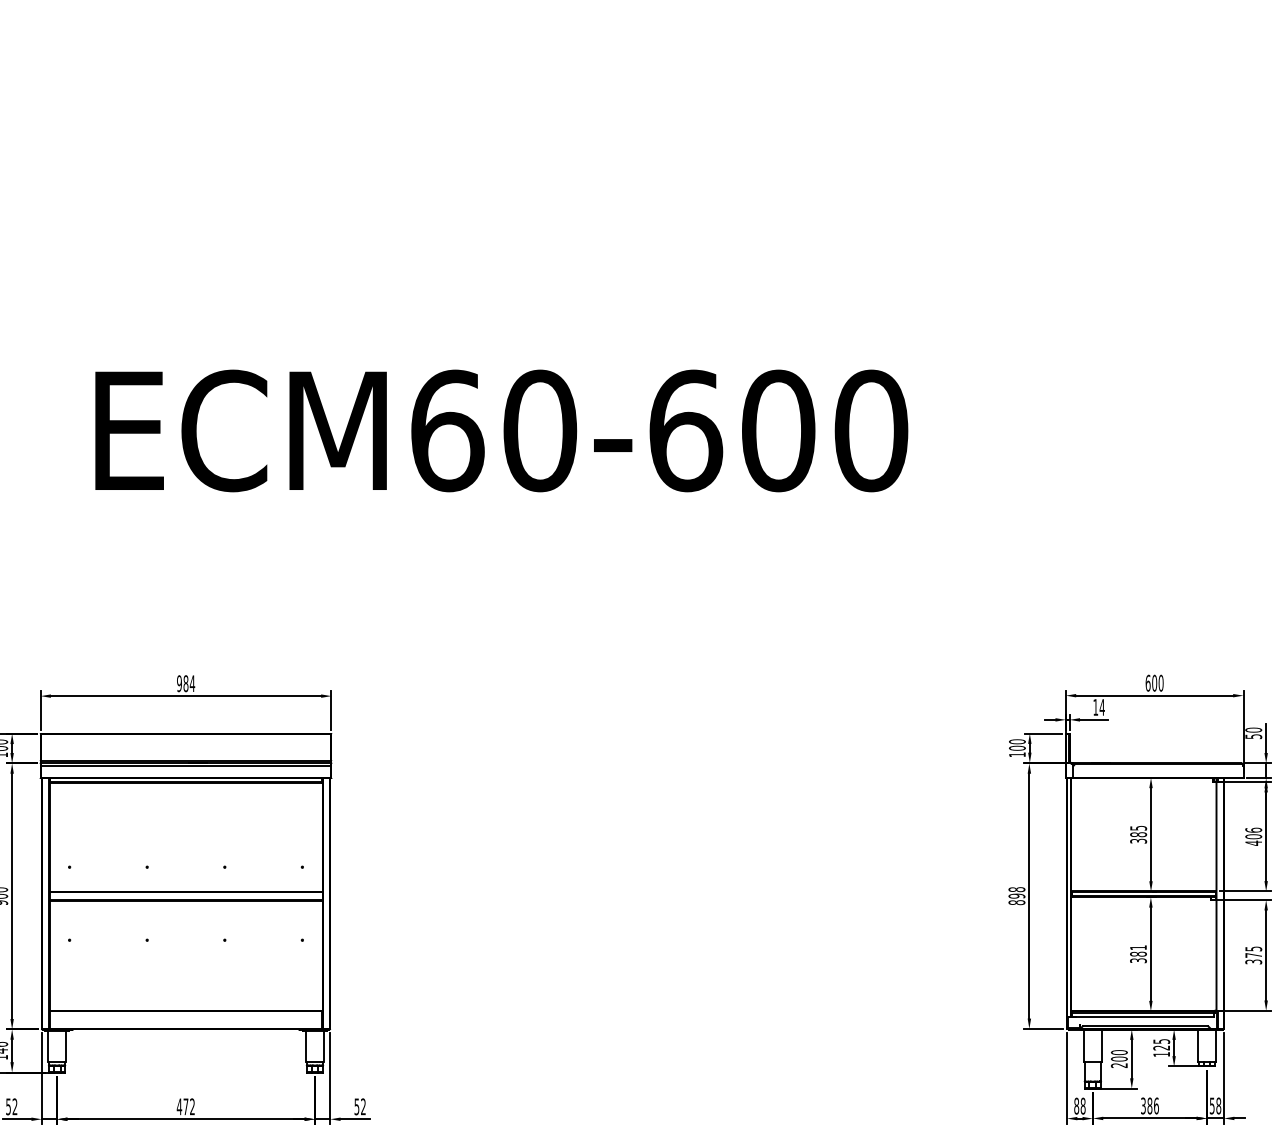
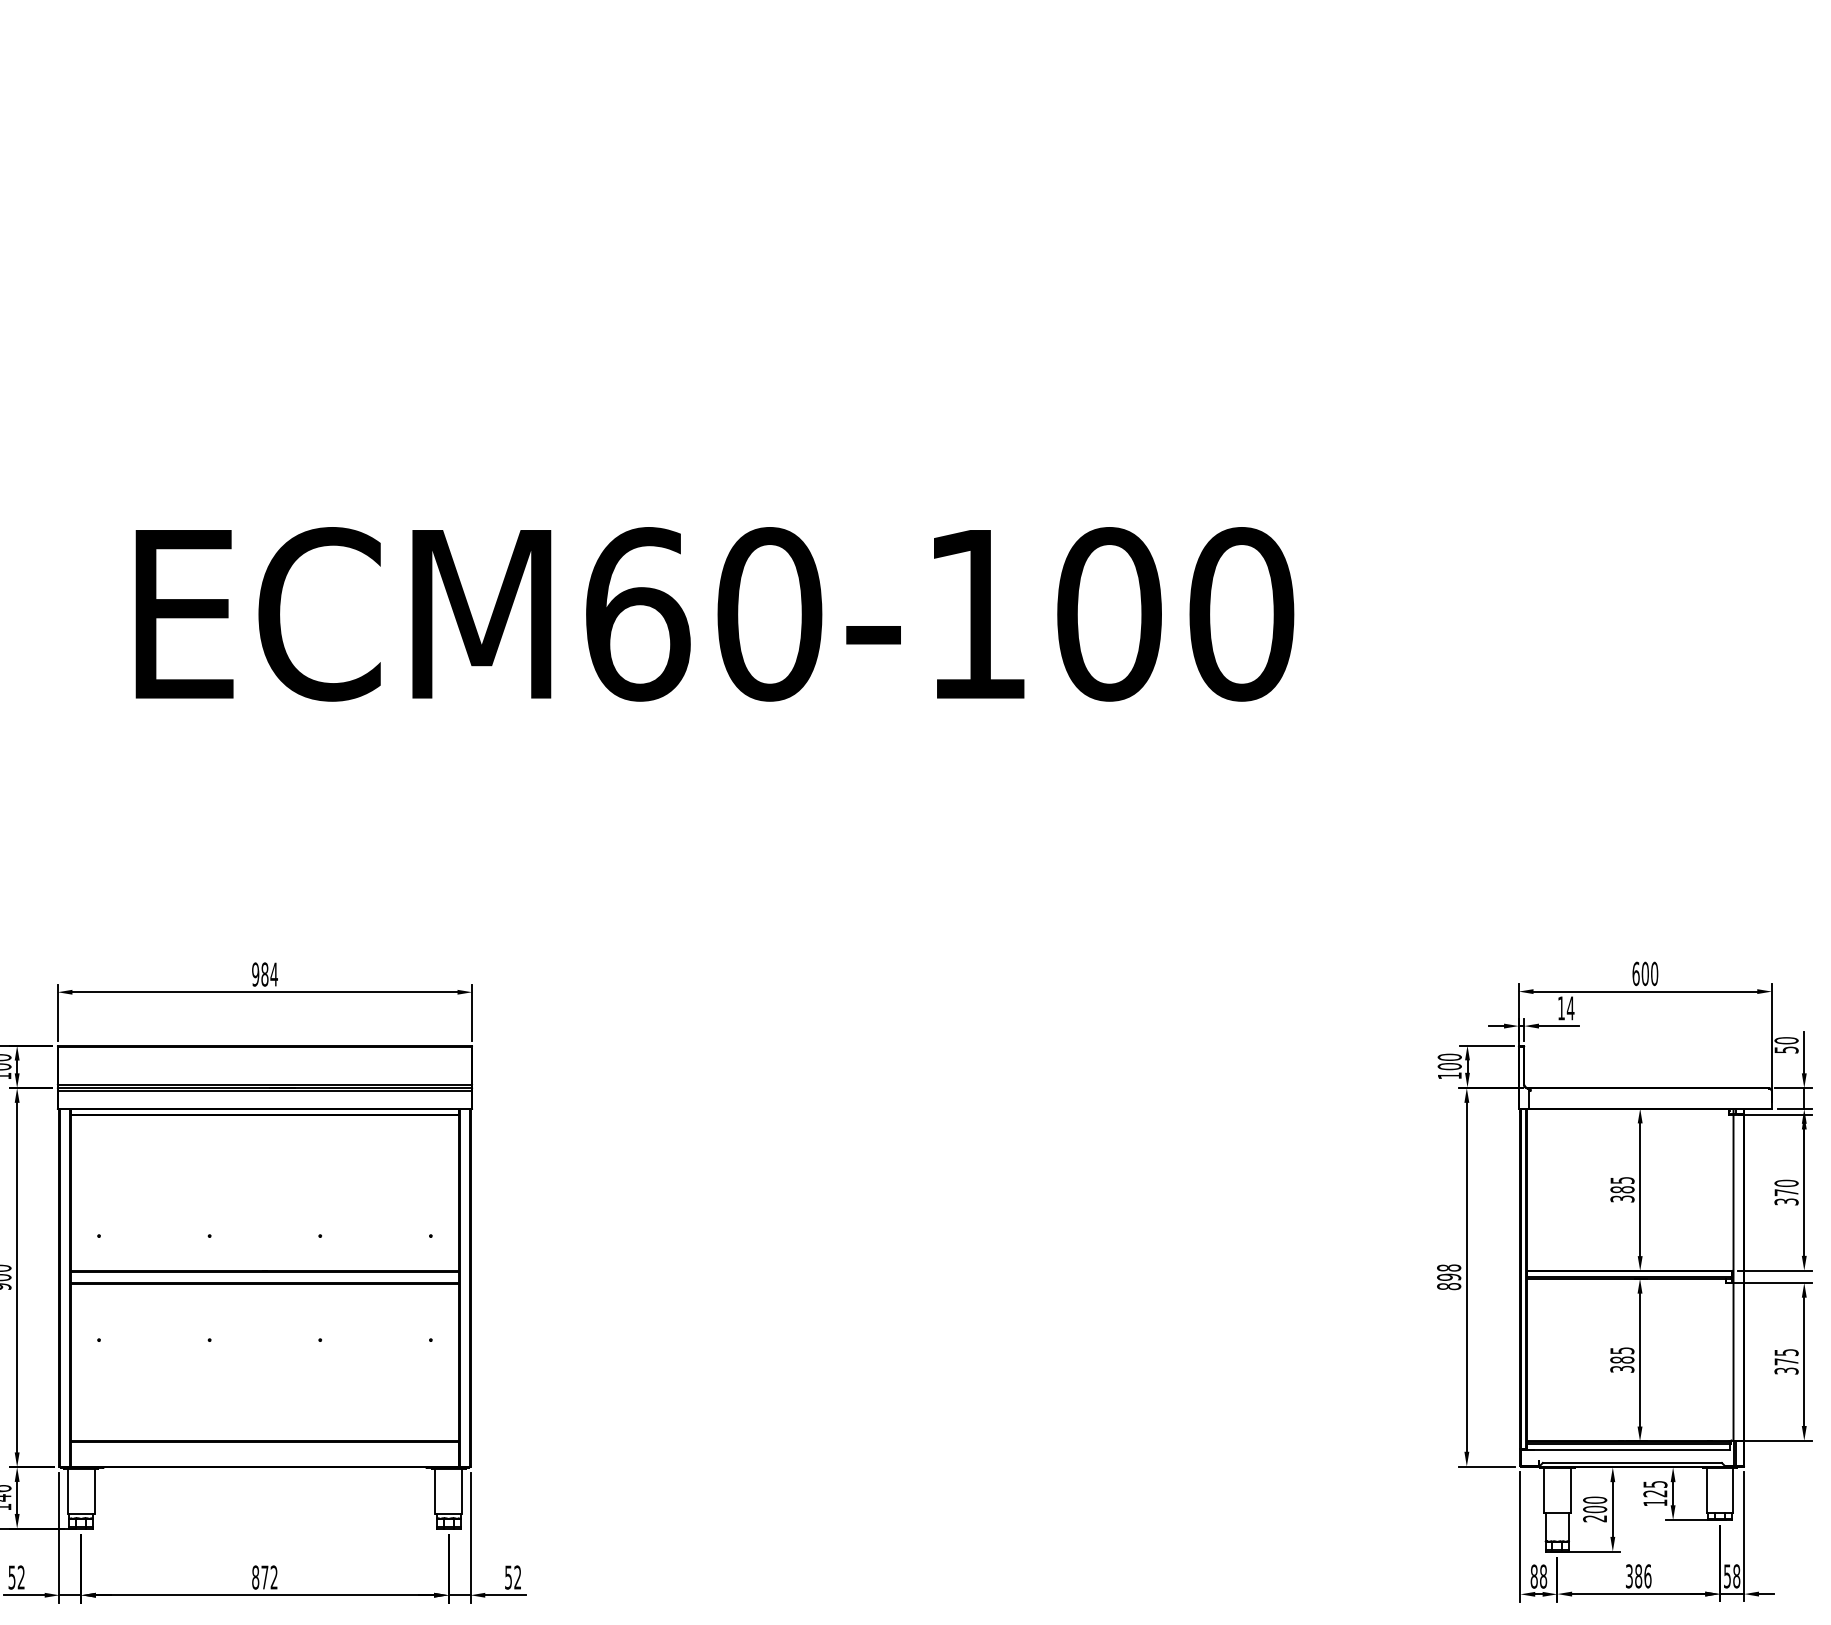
text: (686, 430) -> (978, 613), ECM60-600 -> ECM60-100
text: (1253, 836) -> (1786, 1192), 406 -> 370
text: (1138, 947) -> (1622, 1350), 381 -> 385
text: (179, 1106) -> (255, 1577), 472 -> 872

